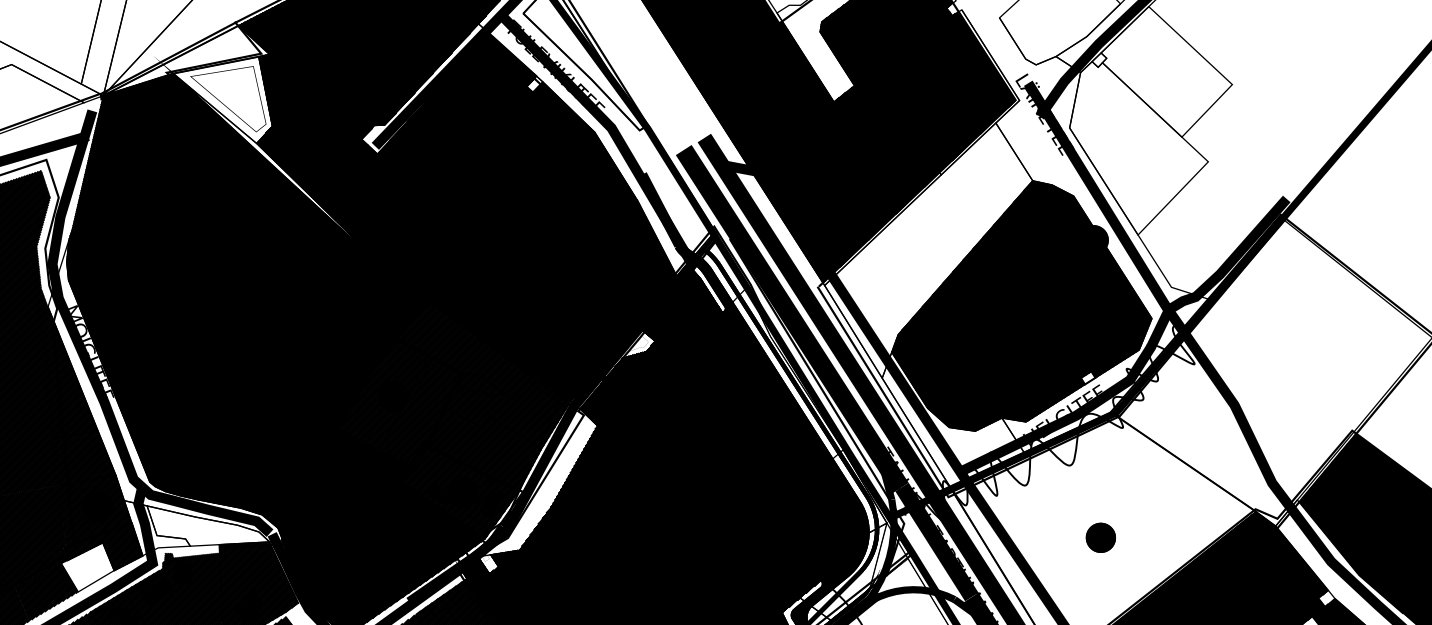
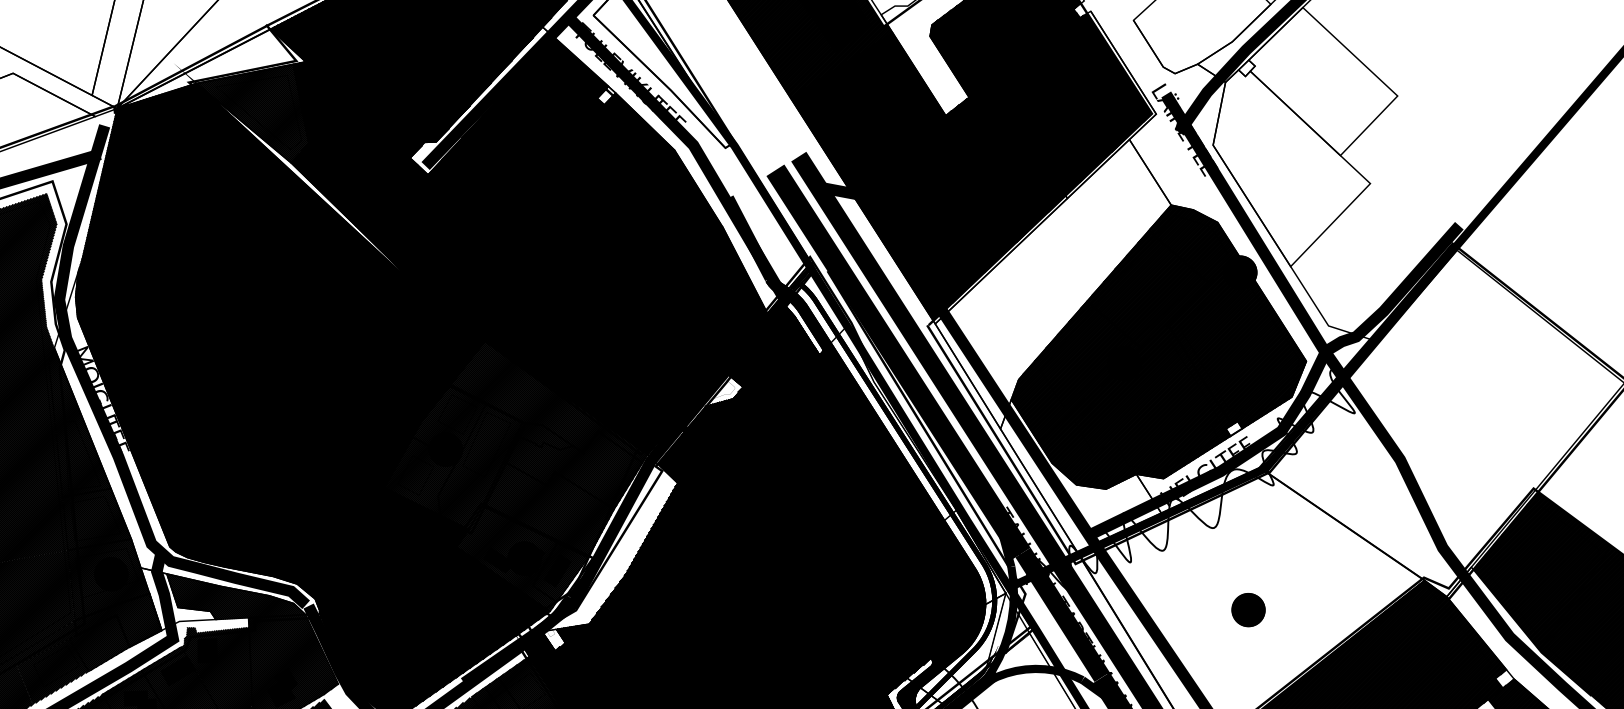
hatch: (222, 99) -> (252, 112), added
hatch: (207, 525) -> (235, 596), added
hatch: (87, 566) -> (99, 642), added

